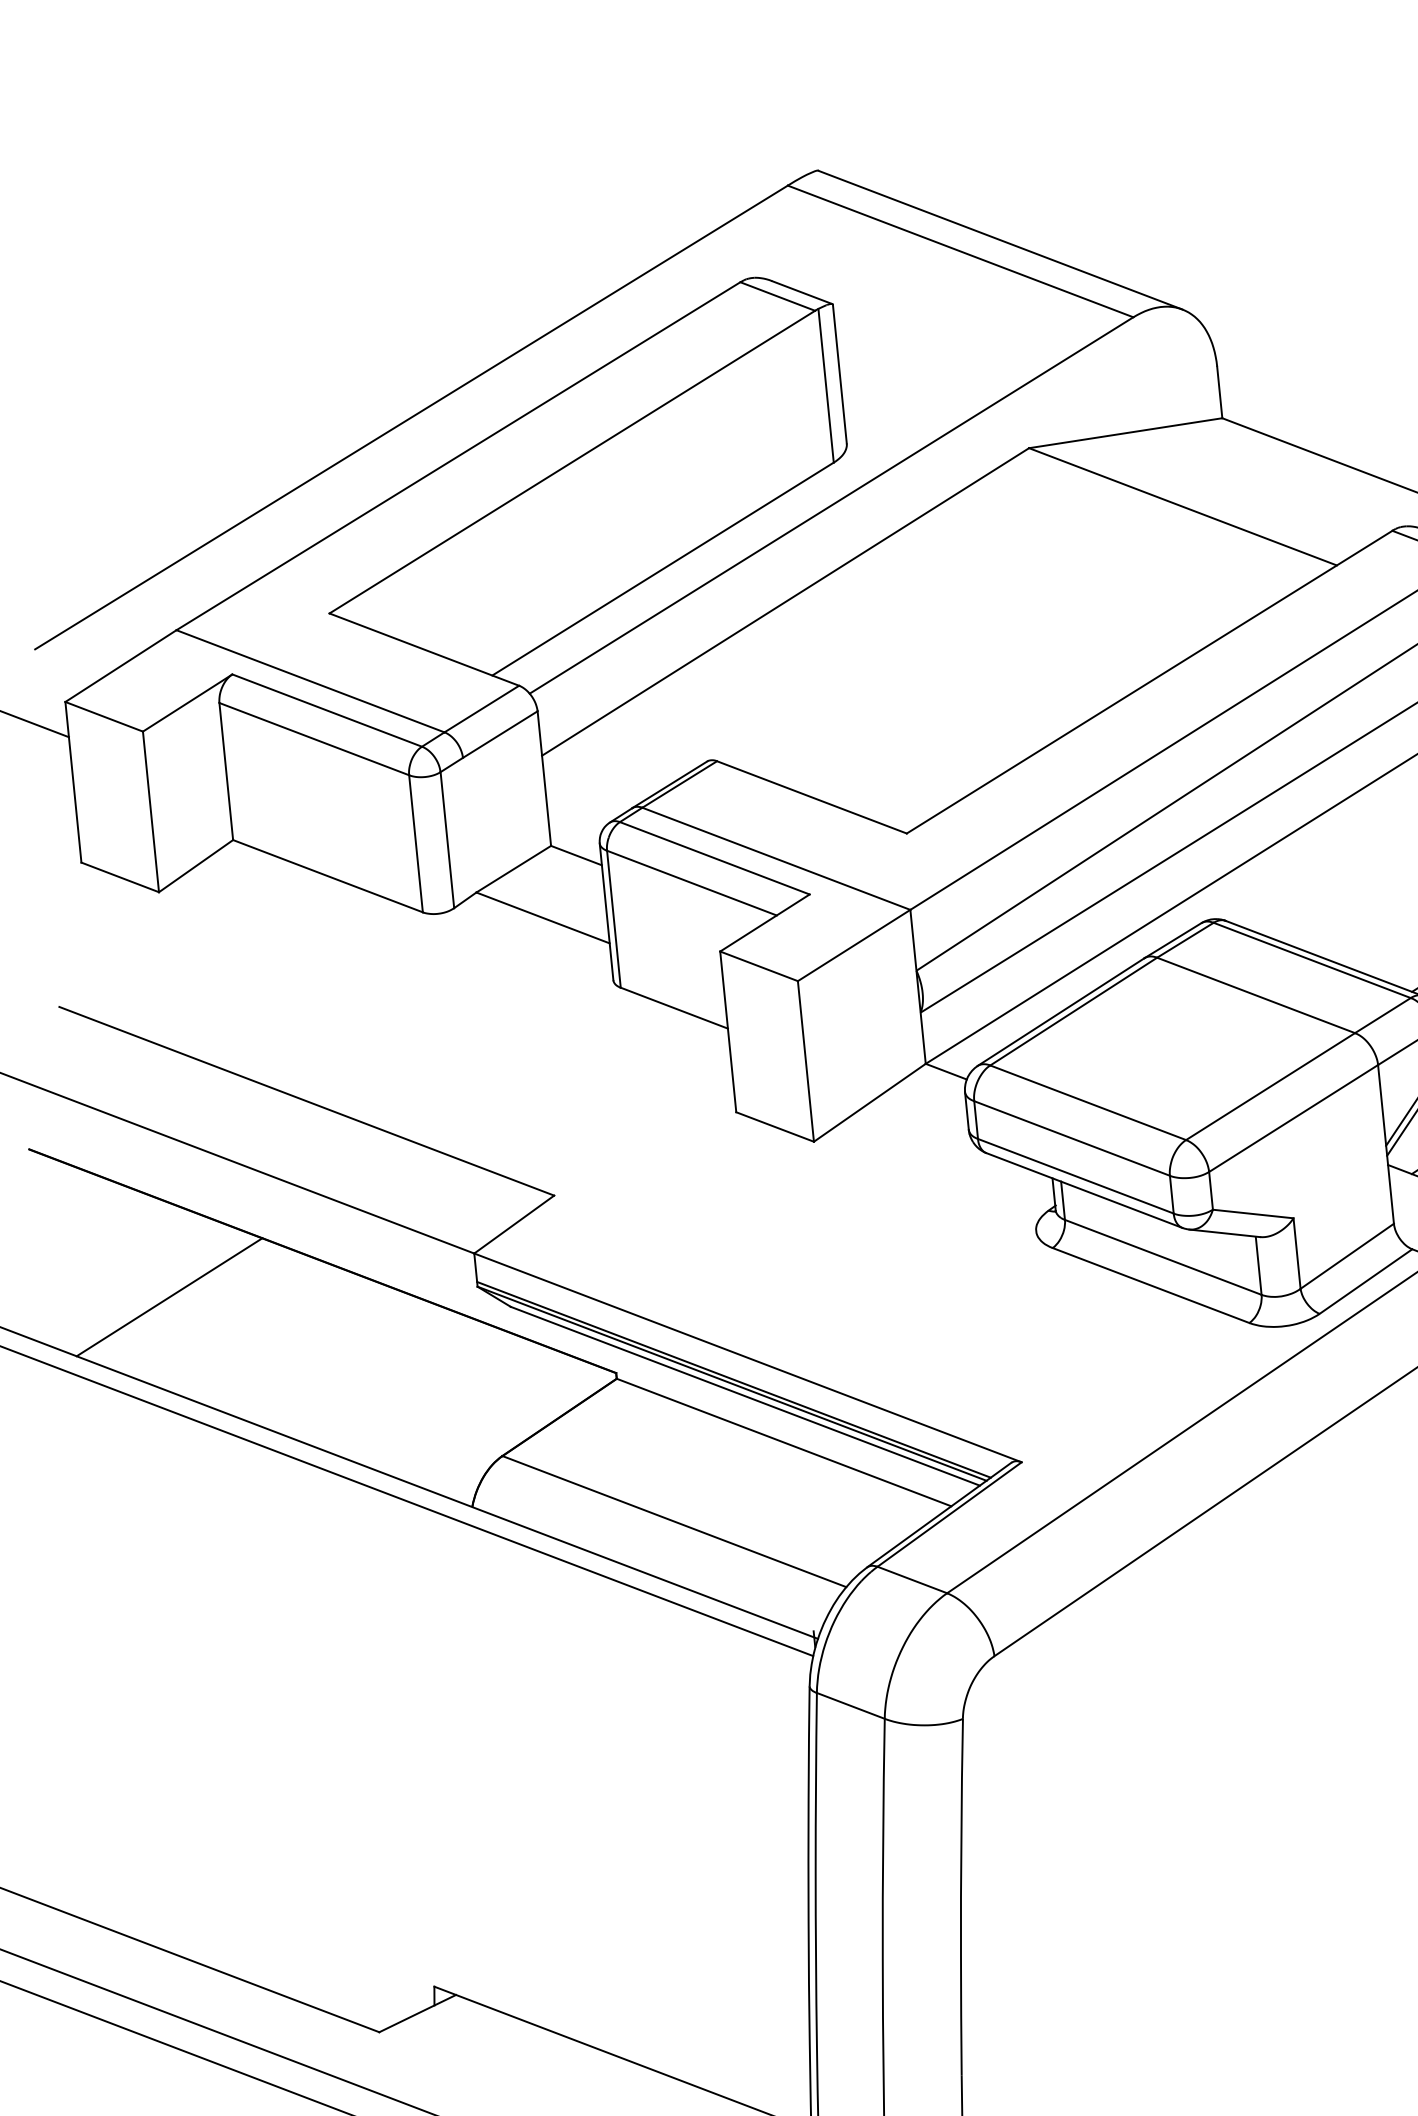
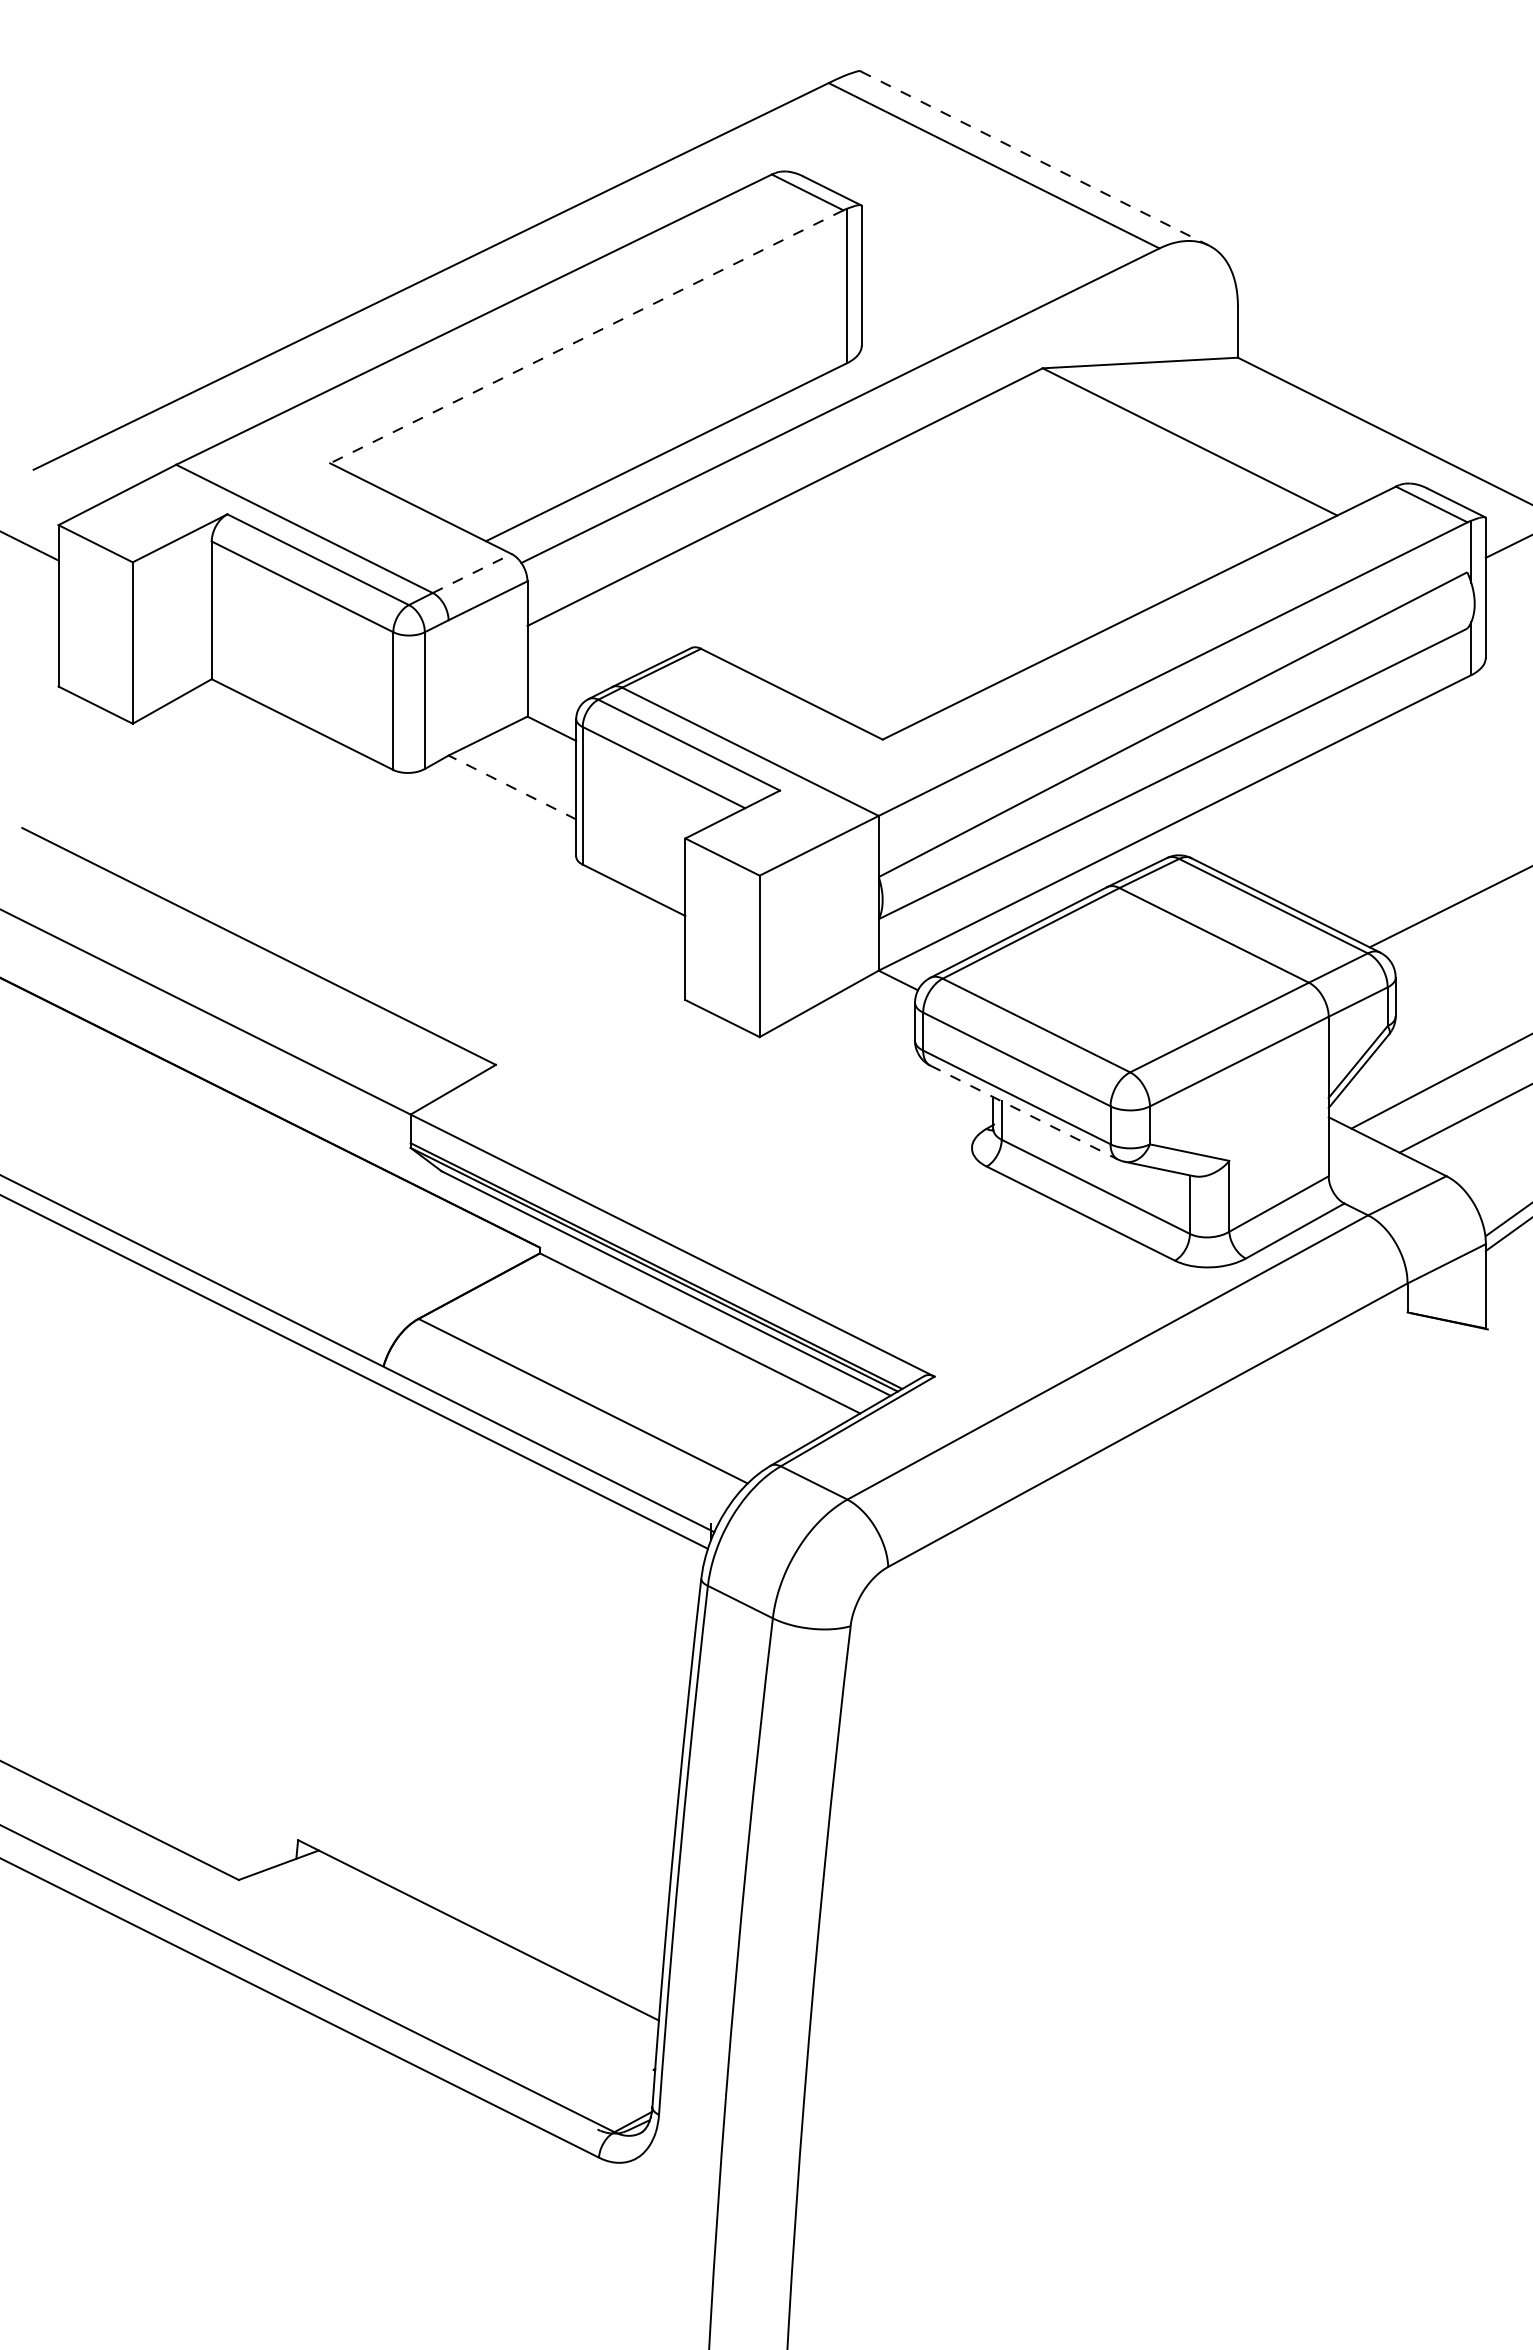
line: (1000, 240) -> (1034, 158), solid -> dashed
line: (572, 462) -> (586, 337), solid -> dashed
line: (482, 708) -> (472, 573), solid -> dashed
line: (542, 918) -> (511, 787), solid -> dashed
line: (1084, 1190) -> (1024, 1112), solid -> dashed
line: (168, 1296) -> (102, 1127), removed

